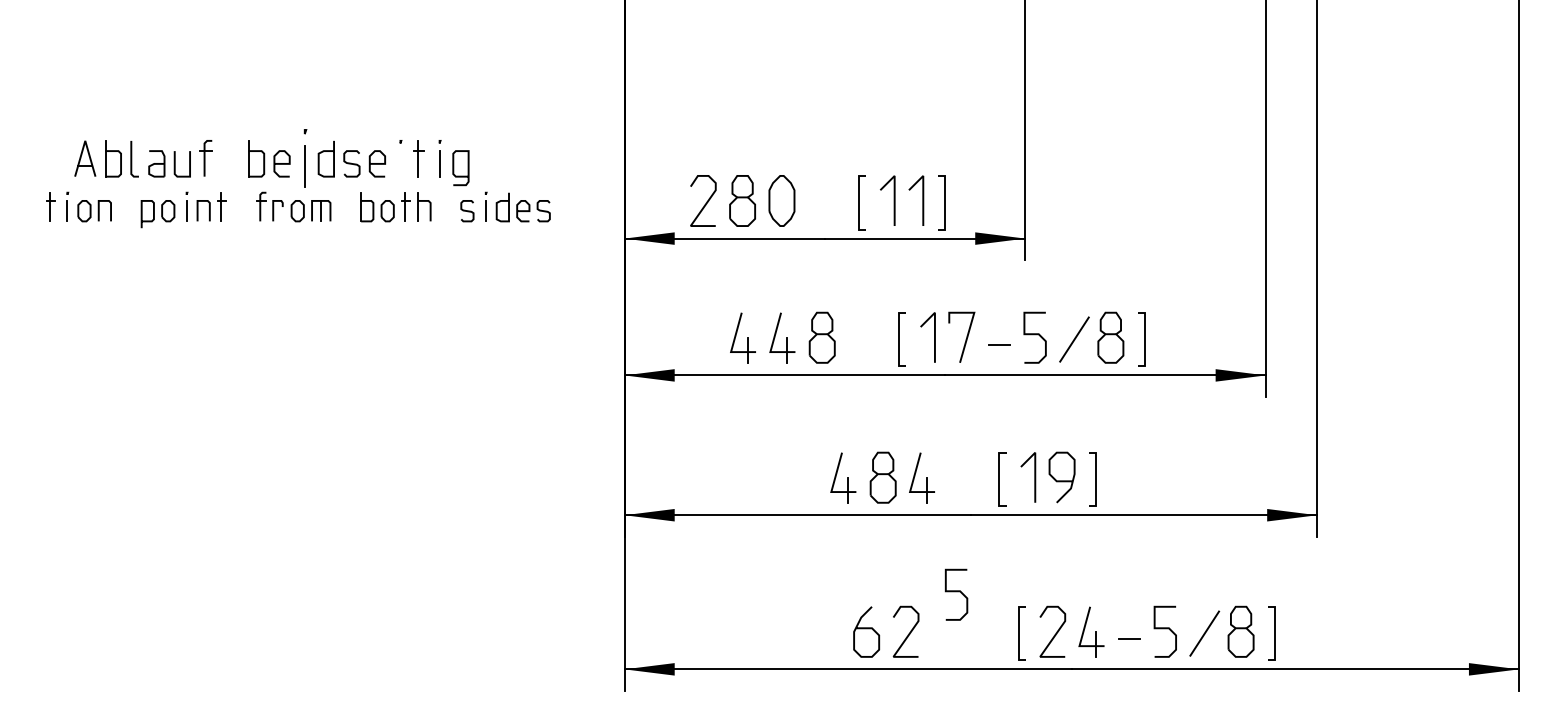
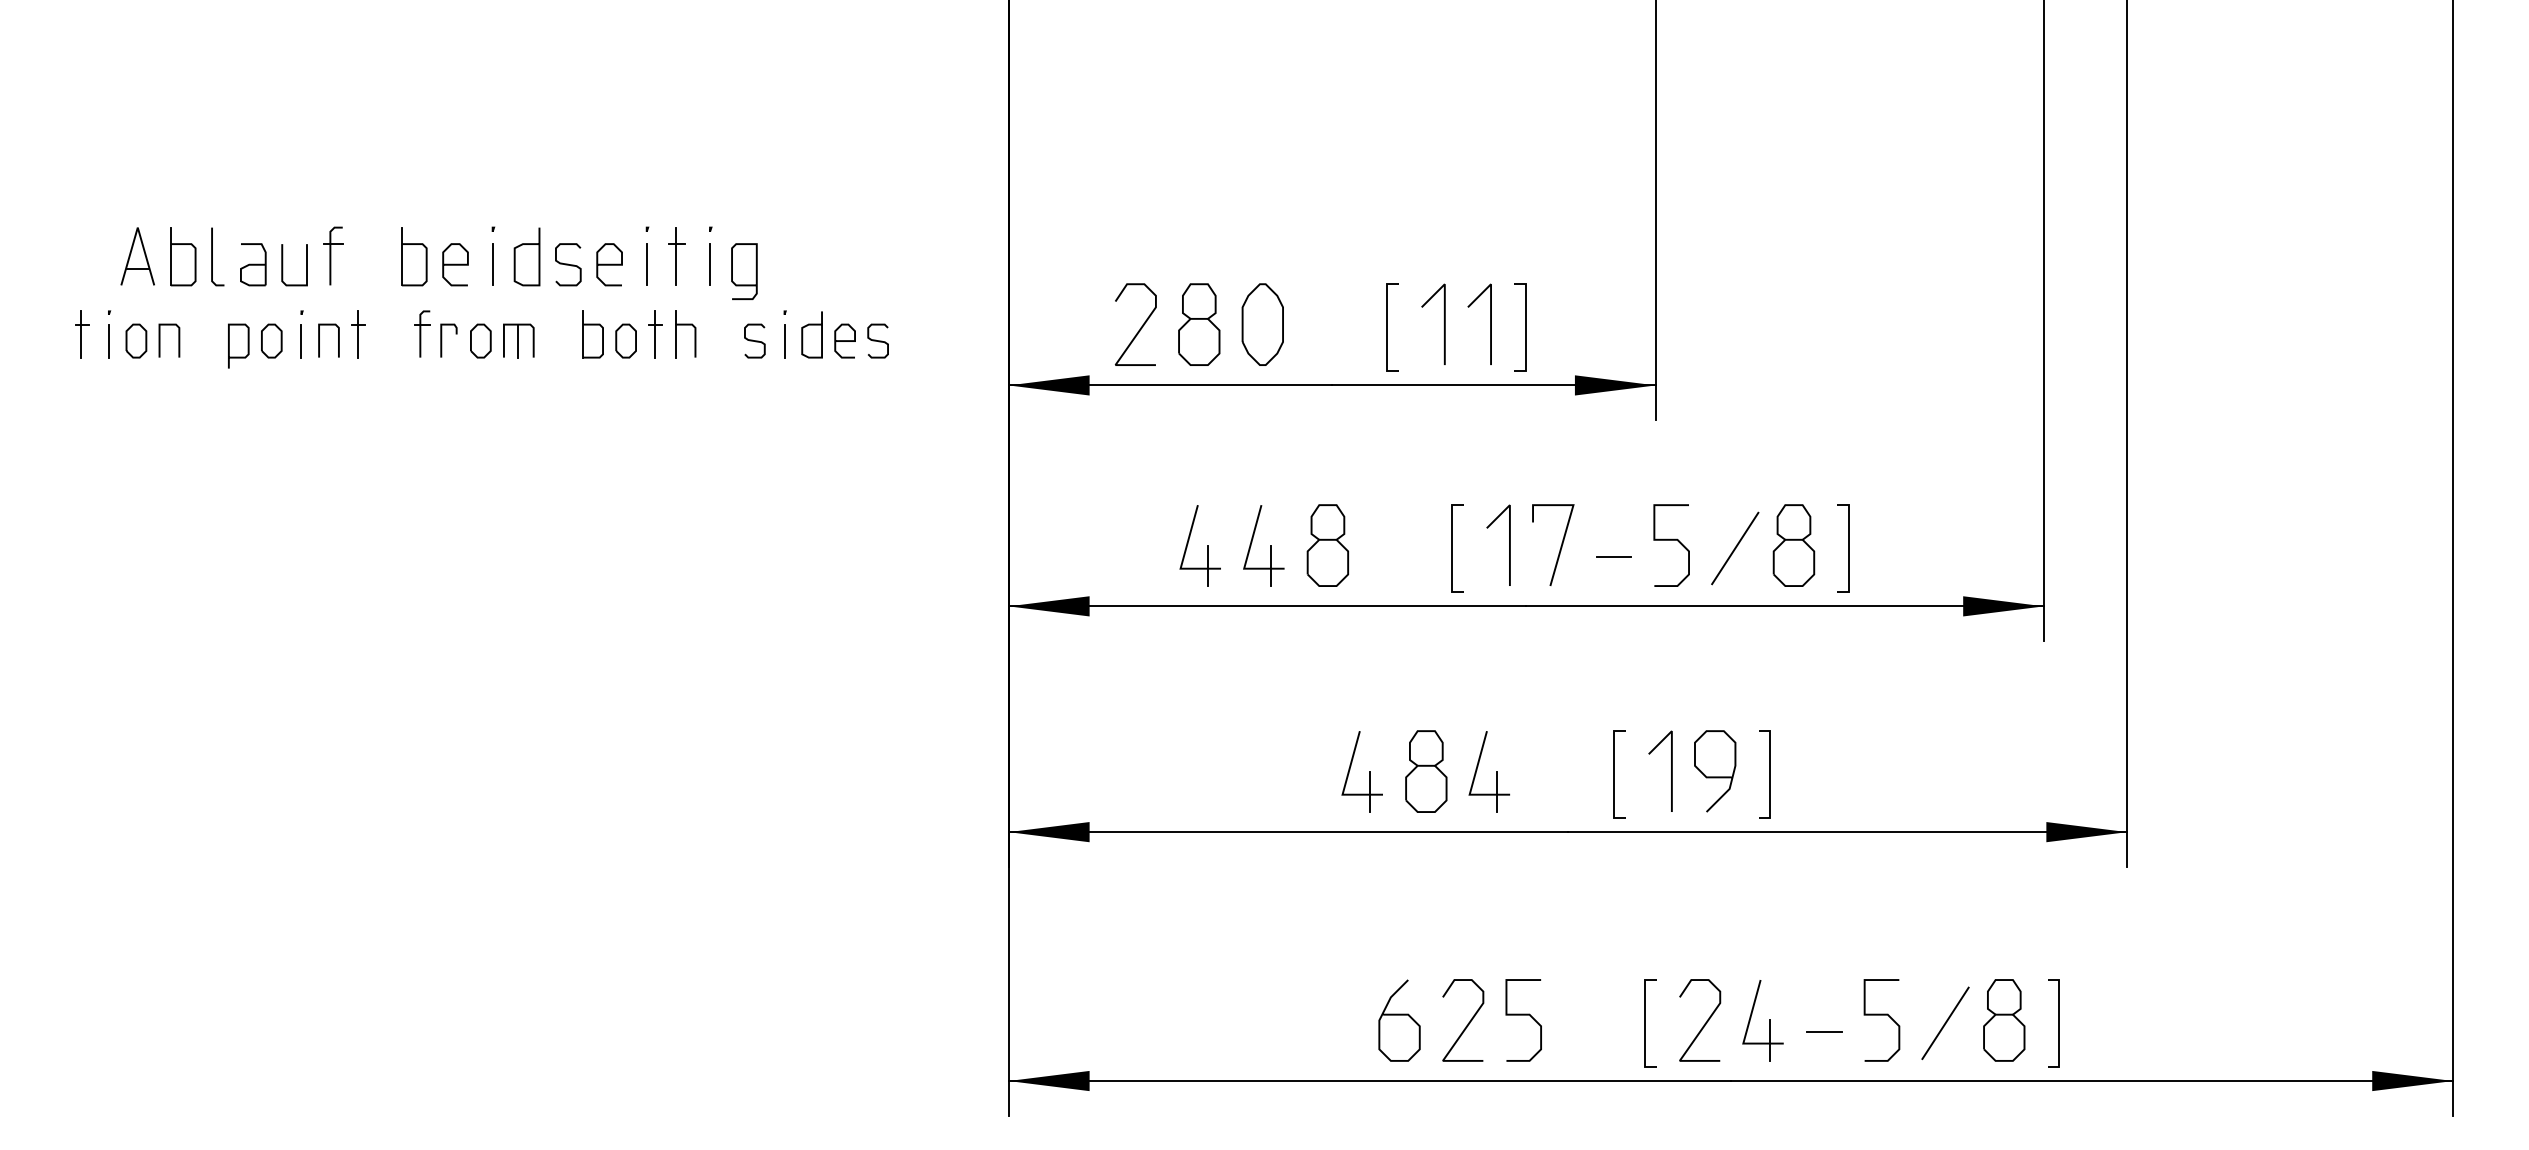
part: (305, 158) -> (493, 256), size x0.62
line: (400, 163) -> (646, 264), added
curve: (956, 592) -> (1523, 1016), moved

